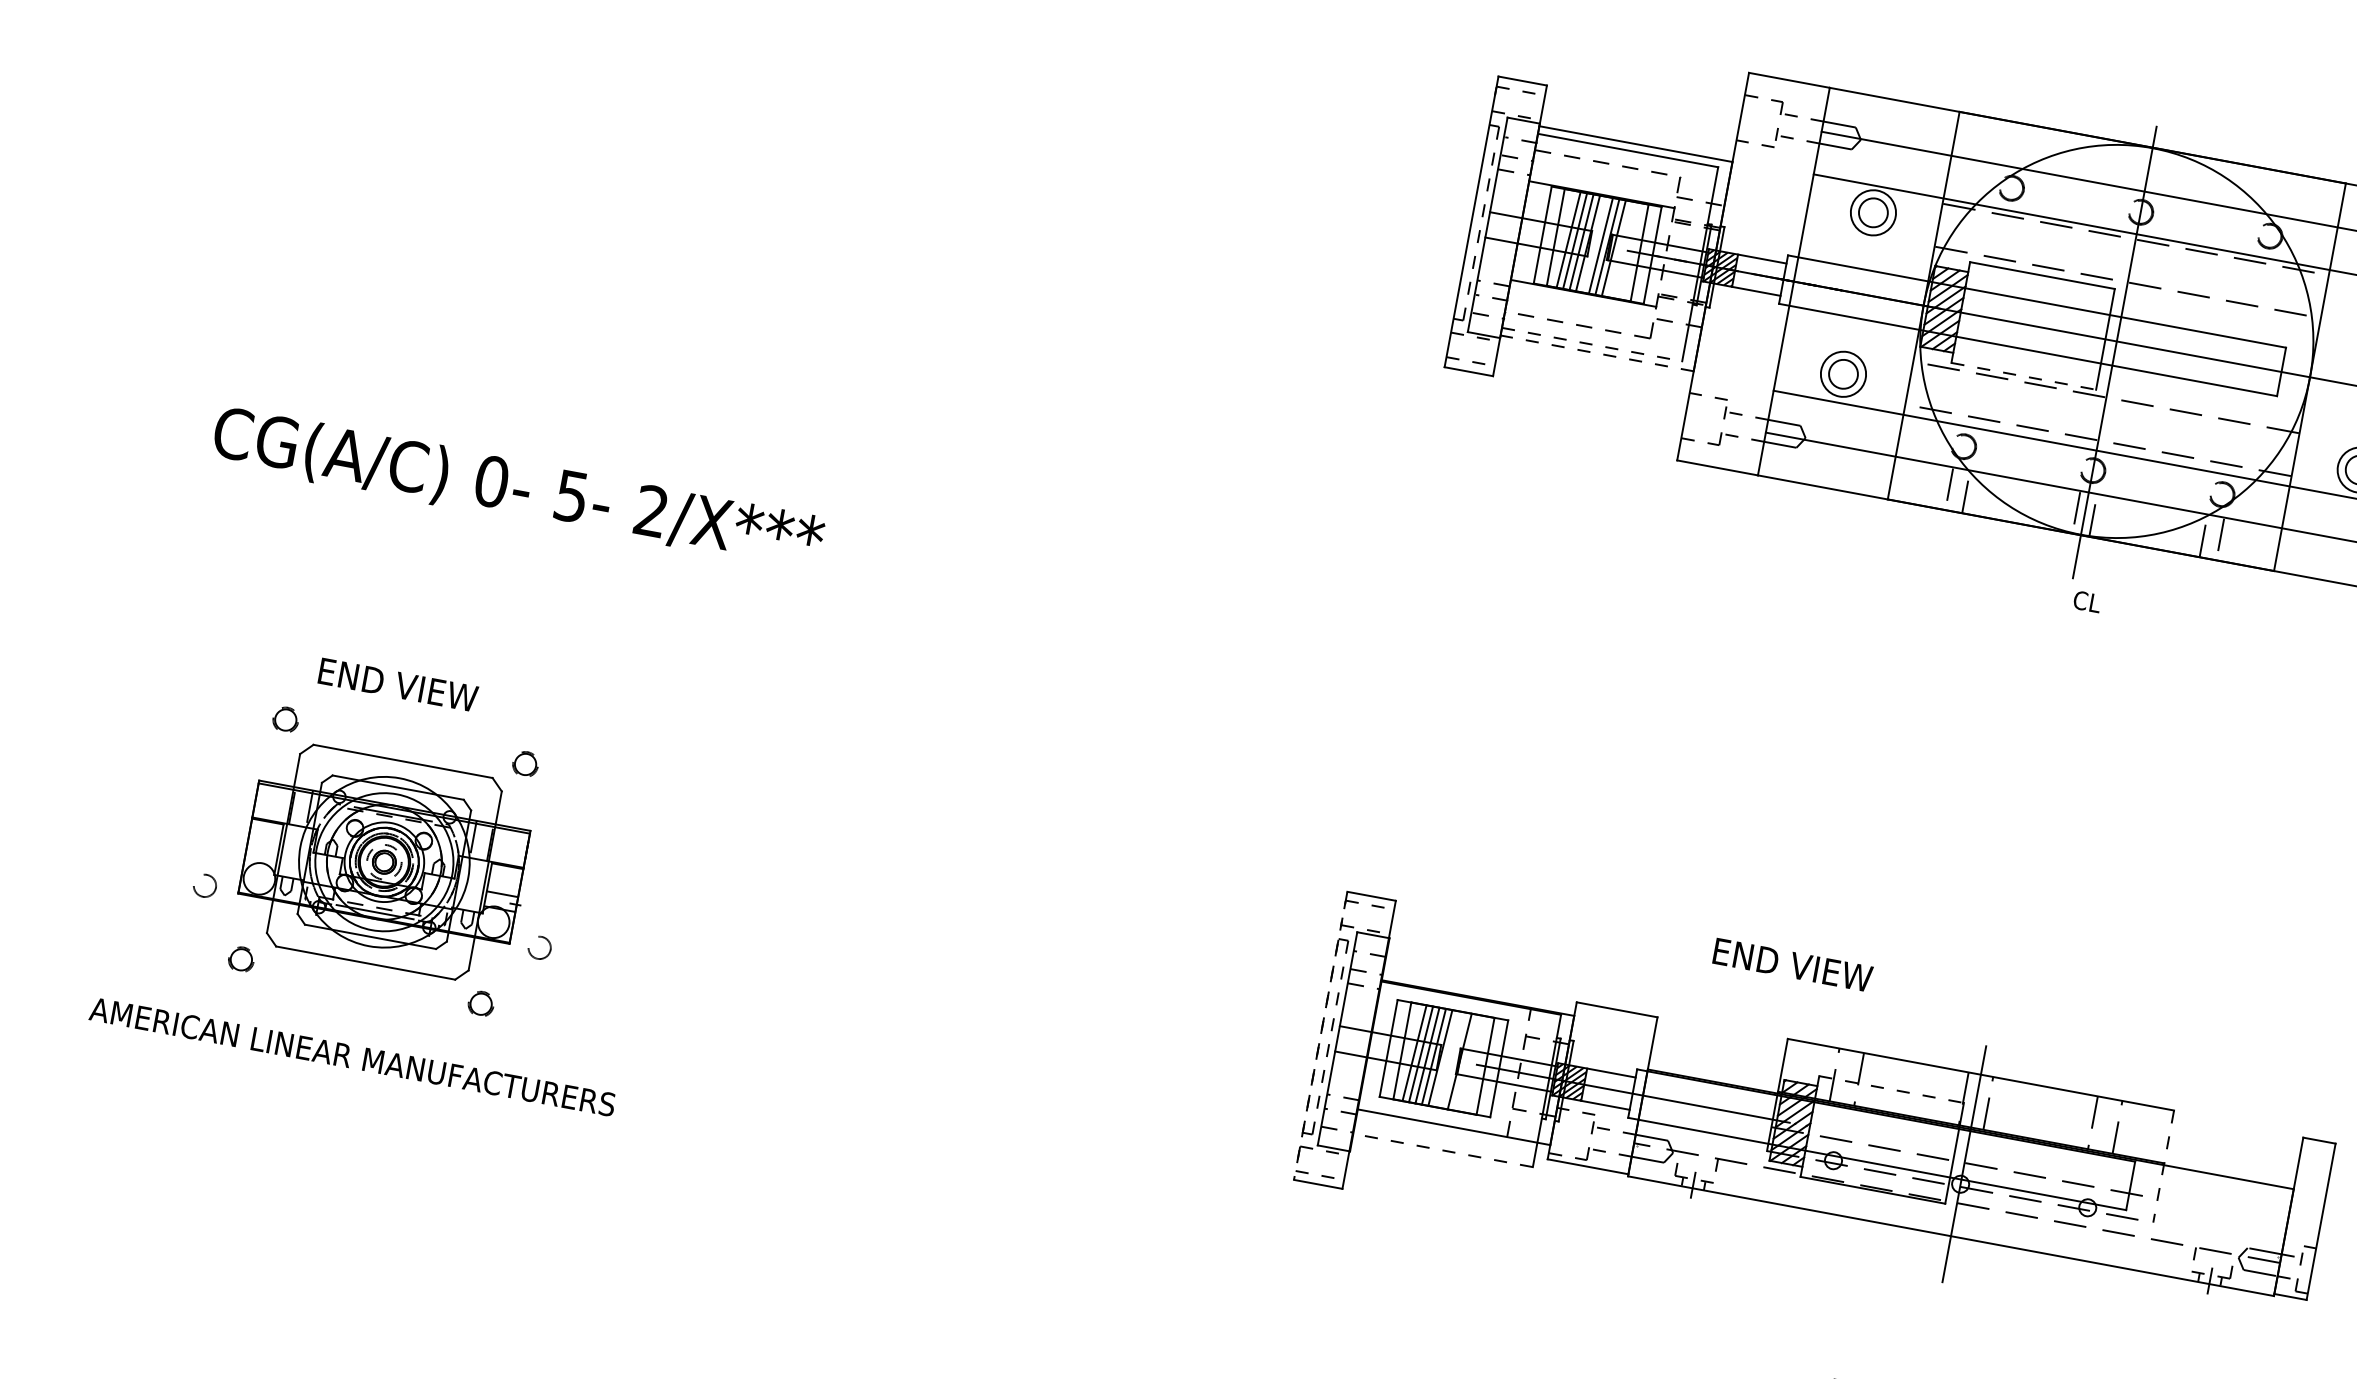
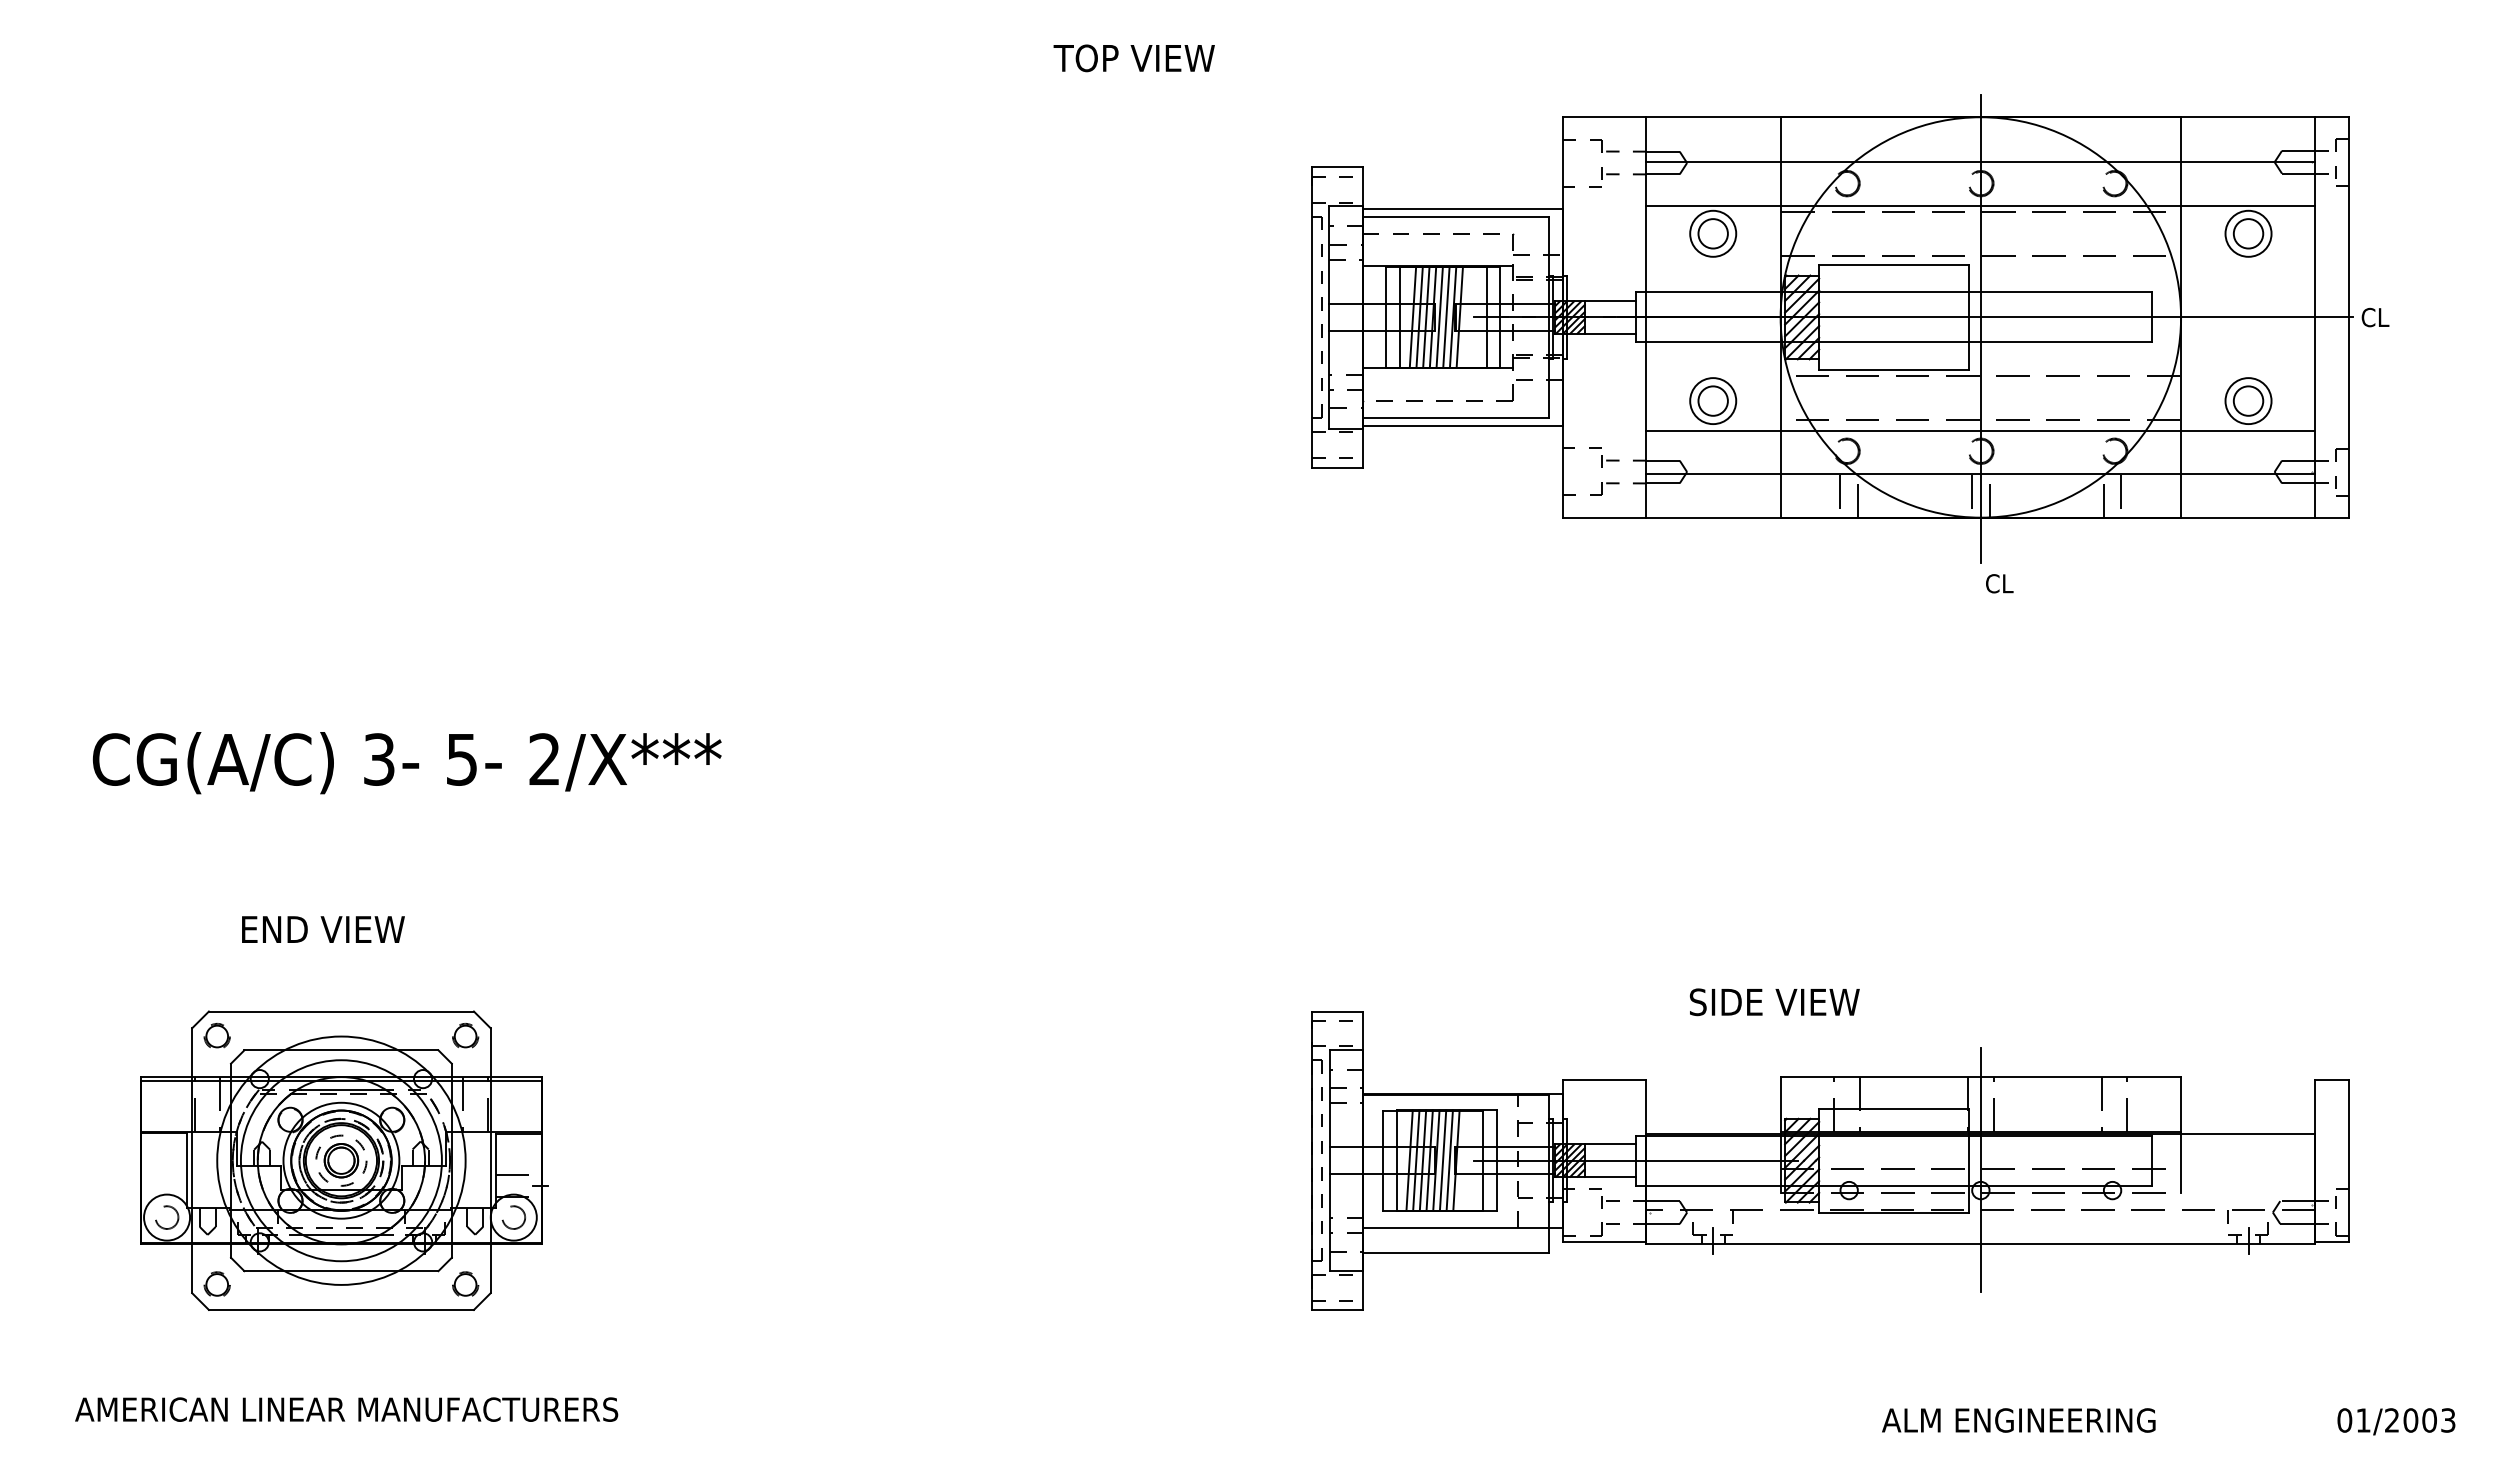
line: (1594, 244) -> (1439, 317), added
line: (1592, 344) -> (1456, 417), dashed -> solid
line: (1597, 353) -> (1462, 425), dashed -> solid
line: (2024, 376) -> (1894, 369), dashed -> solid
text: (492, 481) -> (379, 759), 0- -> 3-
text: (398, 684) -> (323, 929), moved
part: (386, 862) -> (344, 1160), size x1.43
text: (1795, 965) -> (1774, 1002), END VIEW -> SIDE VIEW
line: (1320, 1036) -> (1312, 1161), dashed -> solid
text: (352, 1056) -> (346, 1409), moved
line: (1446, 1058) -> (1442, 1160), added
line: (1453, 1060) -> (1449, 1160), added
line: (1891, 1089) -> (1894, 1108), dashed -> solid
line: (1442, 1150) -> (1455, 1252), dashed -> solid
line: (2163, 1166) -> (2180, 1135), dashed -> solid

